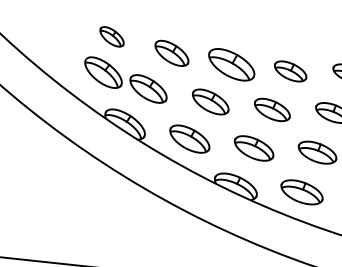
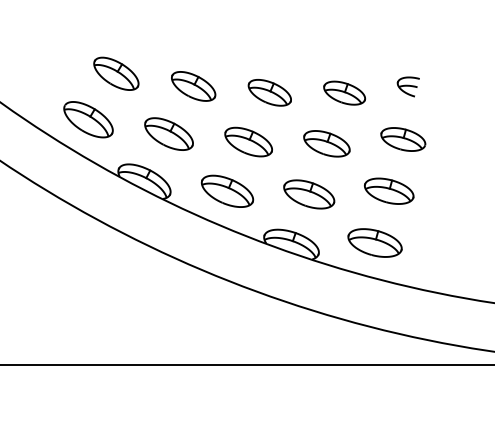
part: (112, 36) -> (116, 73), size x1.43
part: (231, 64) -> (269, 92), size x0.71
part: (103, 72) -> (88, 119), moved

